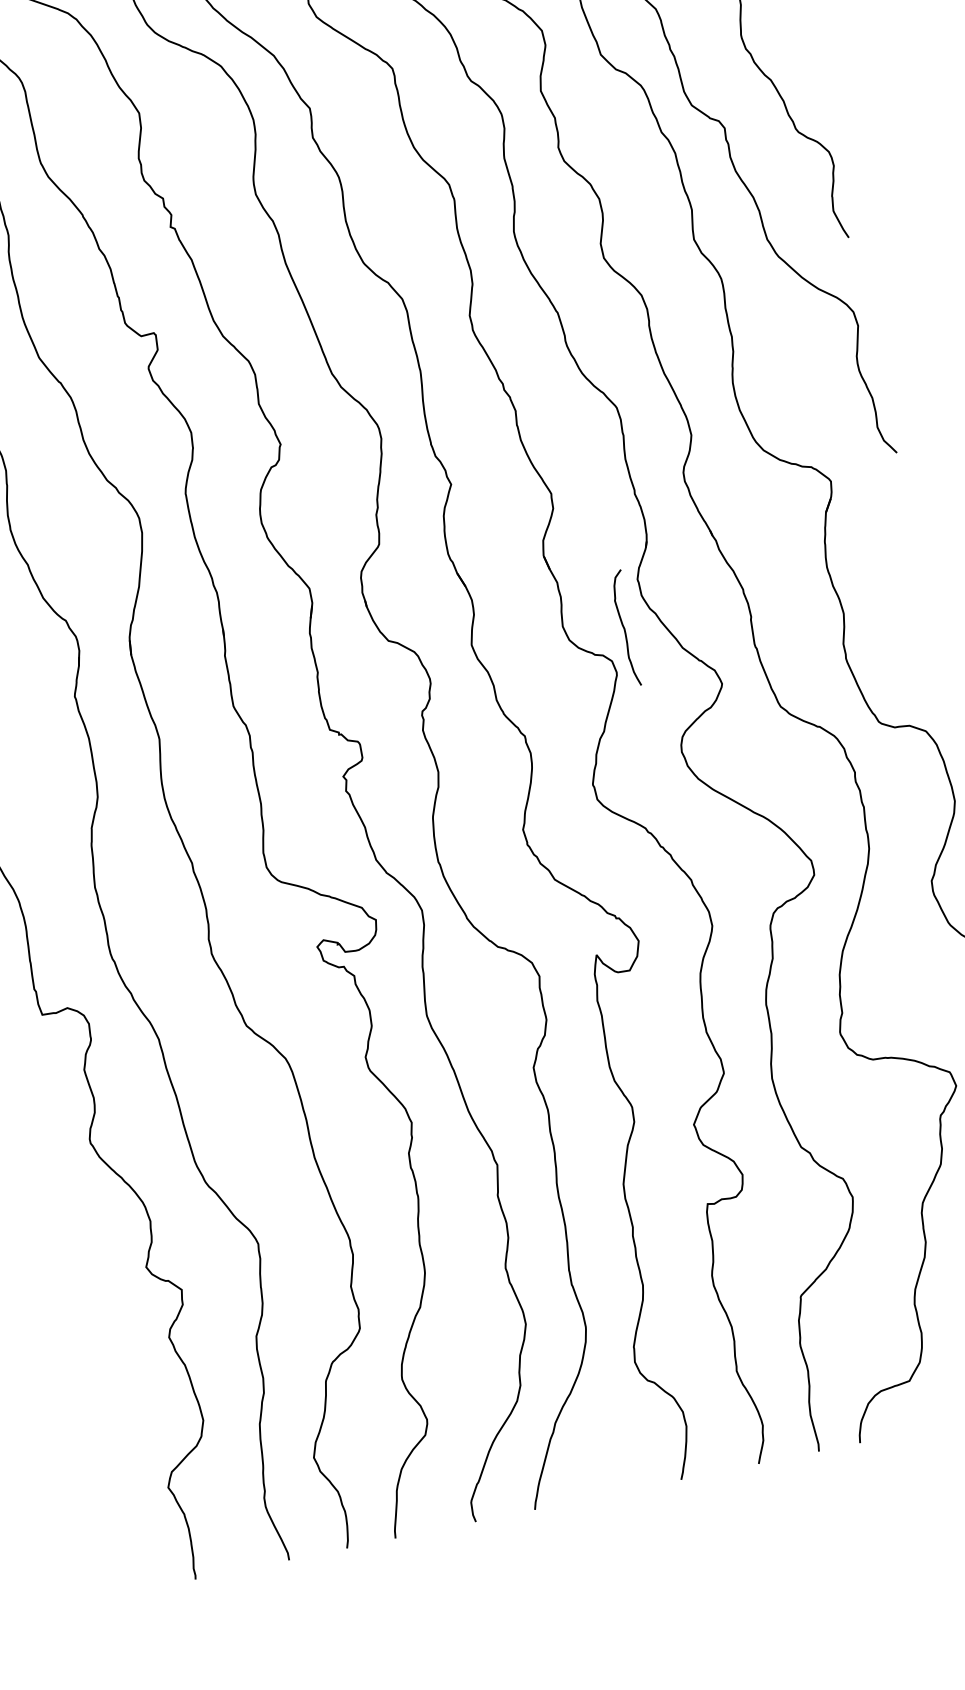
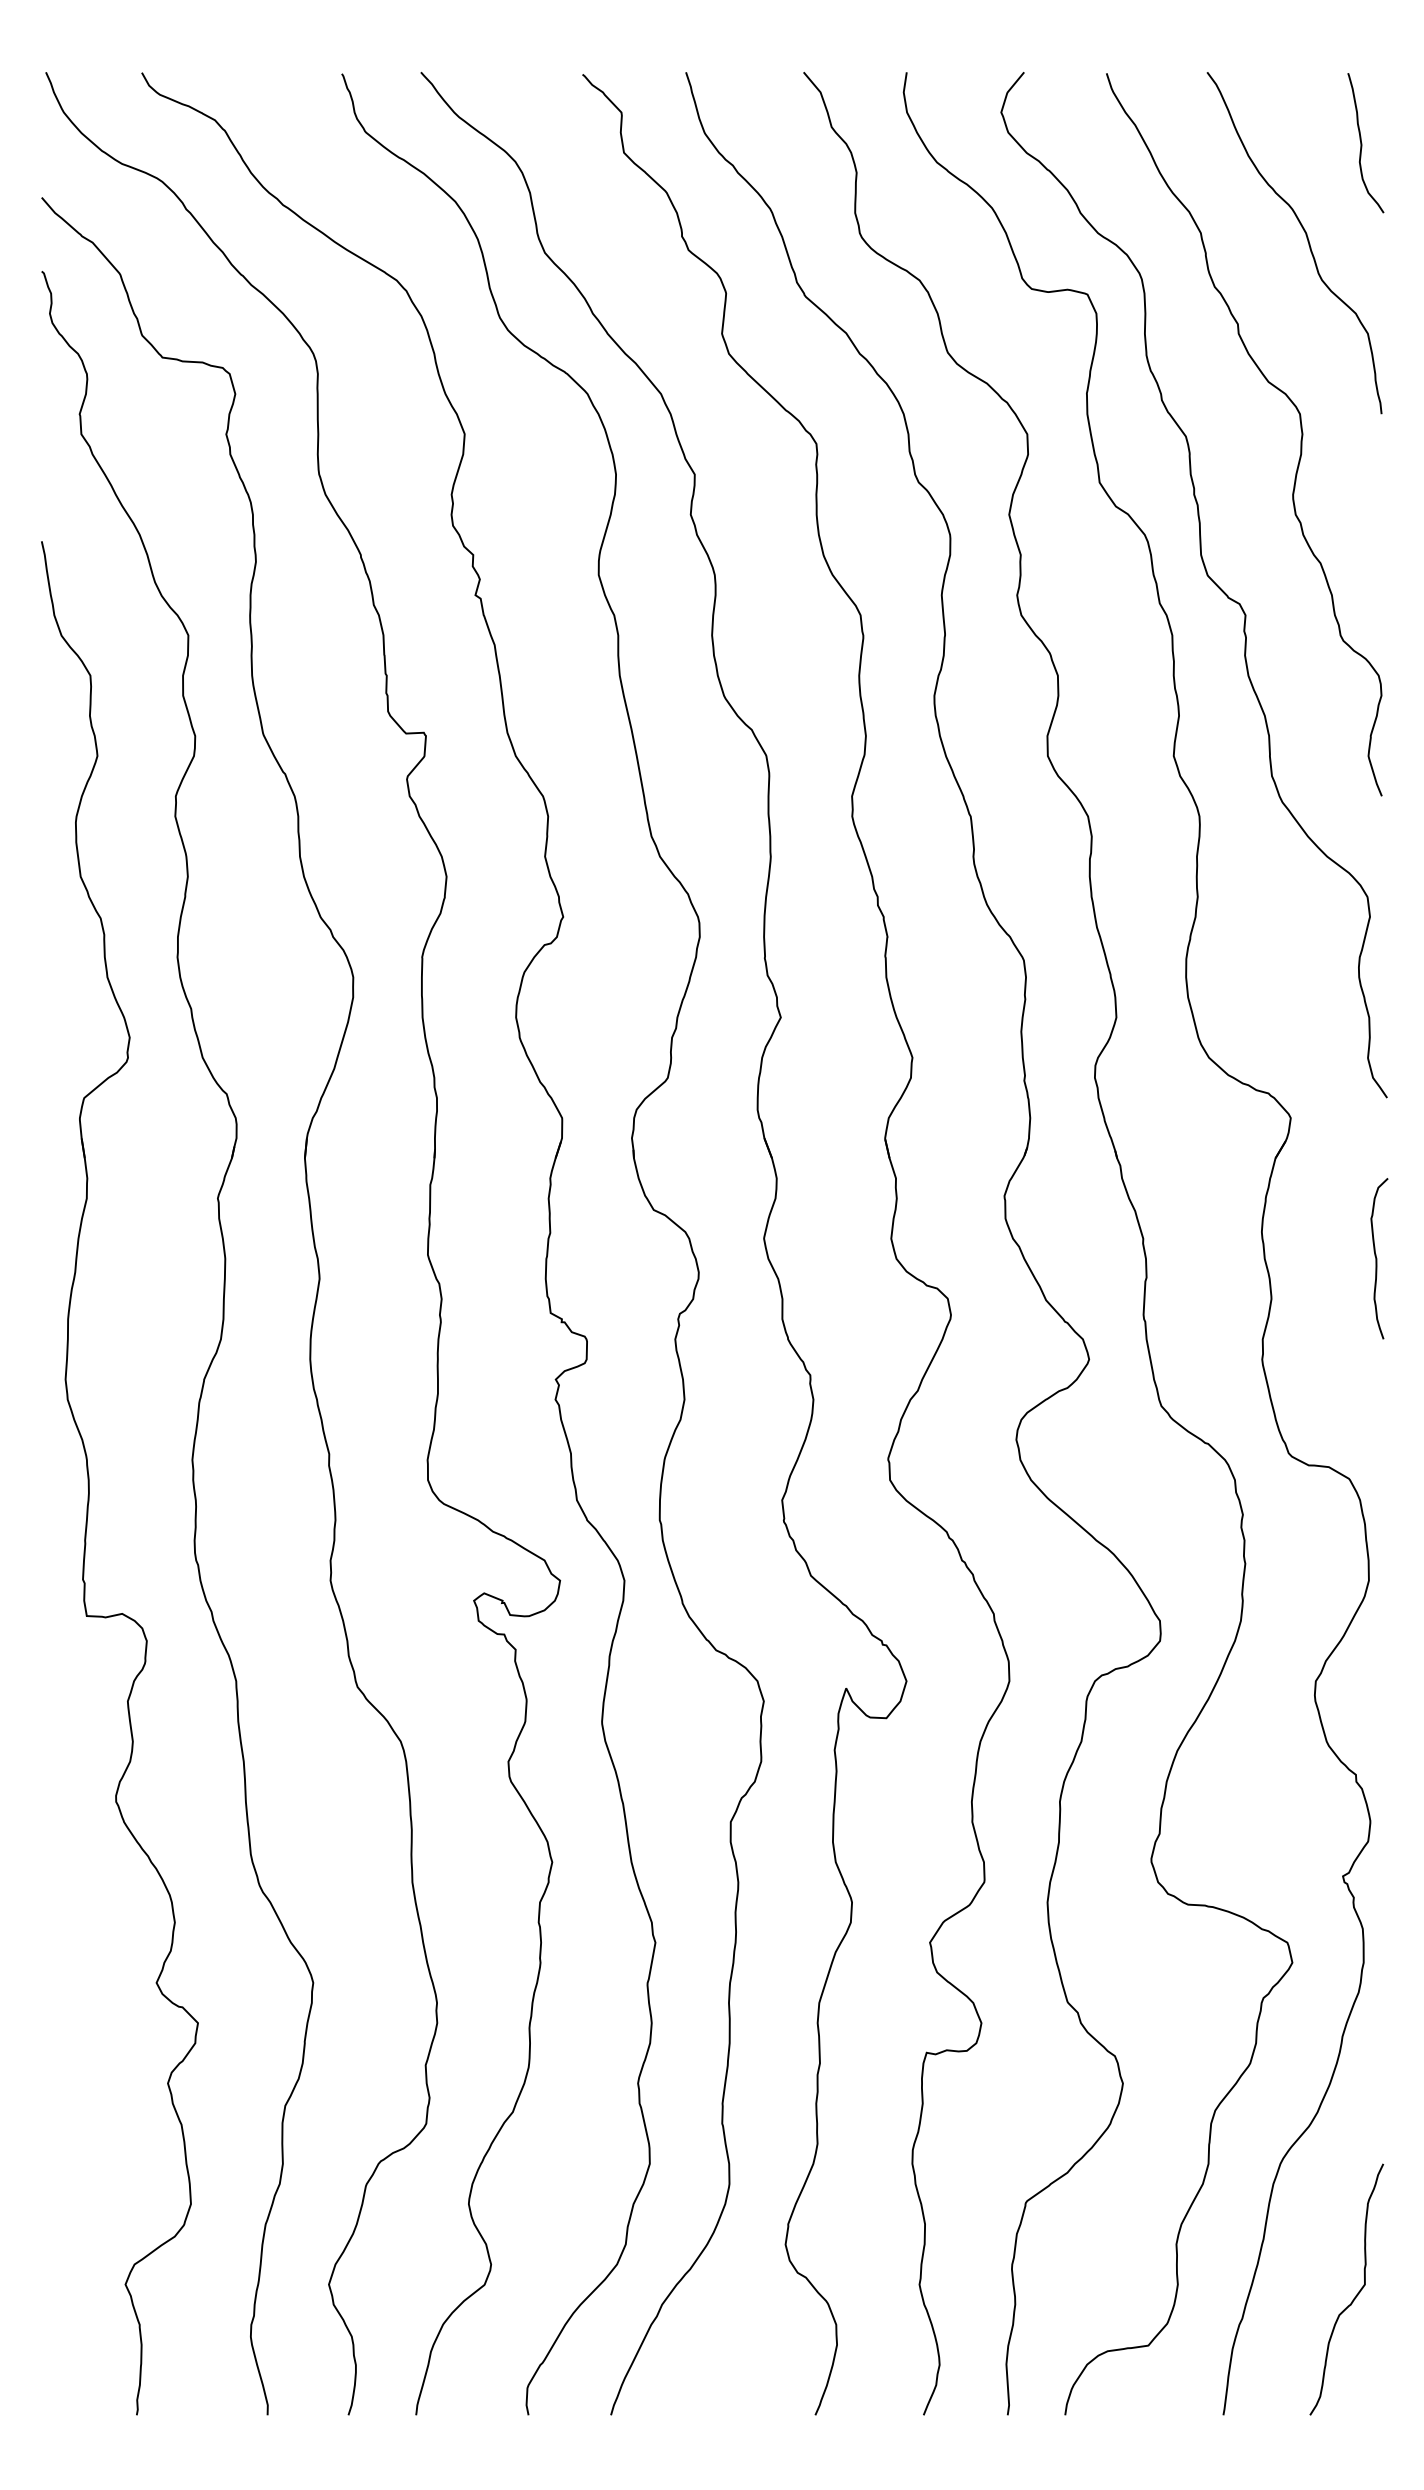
curve: (625, 628) -> (1377, 1258), moved

